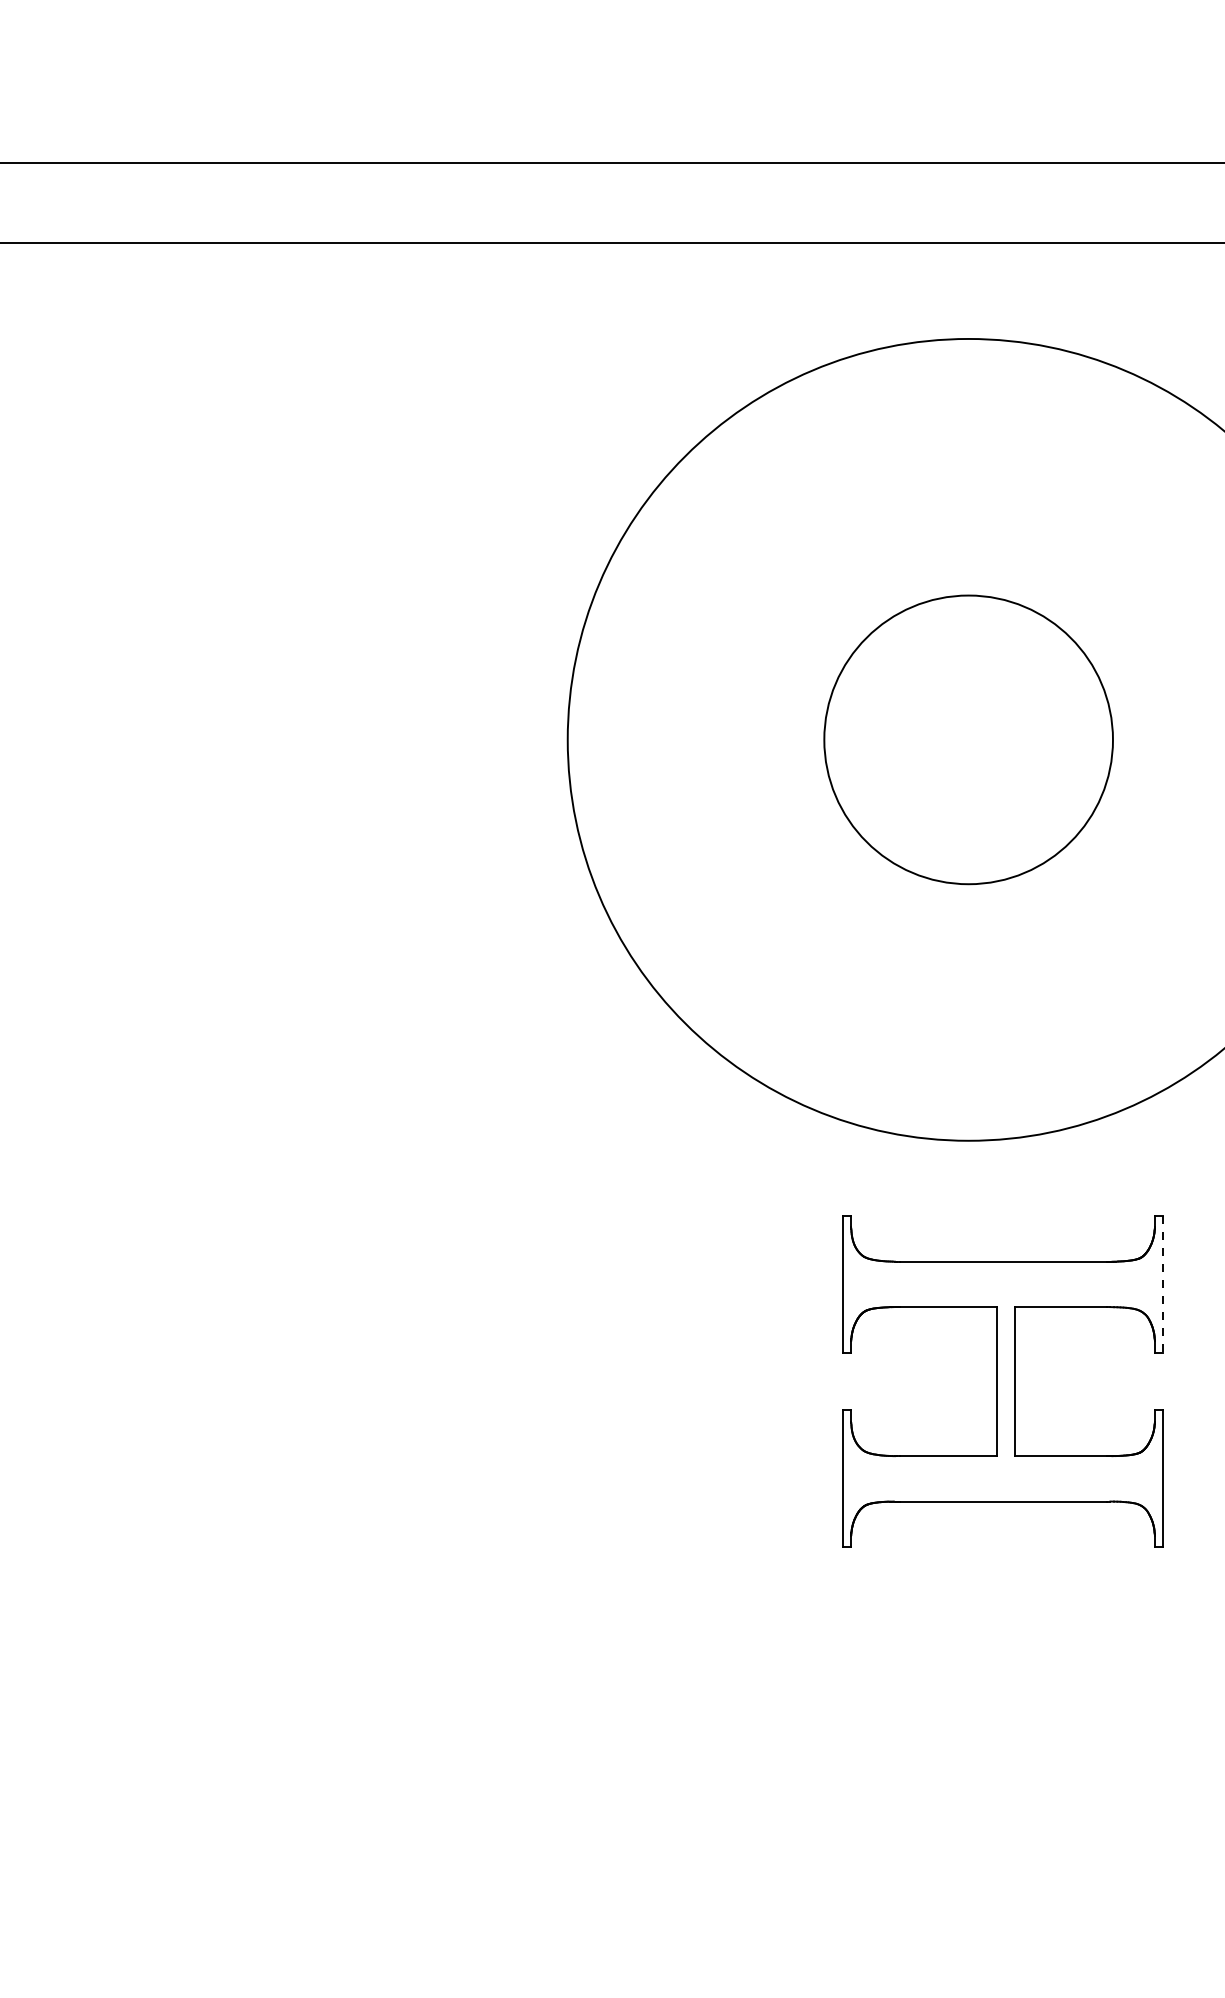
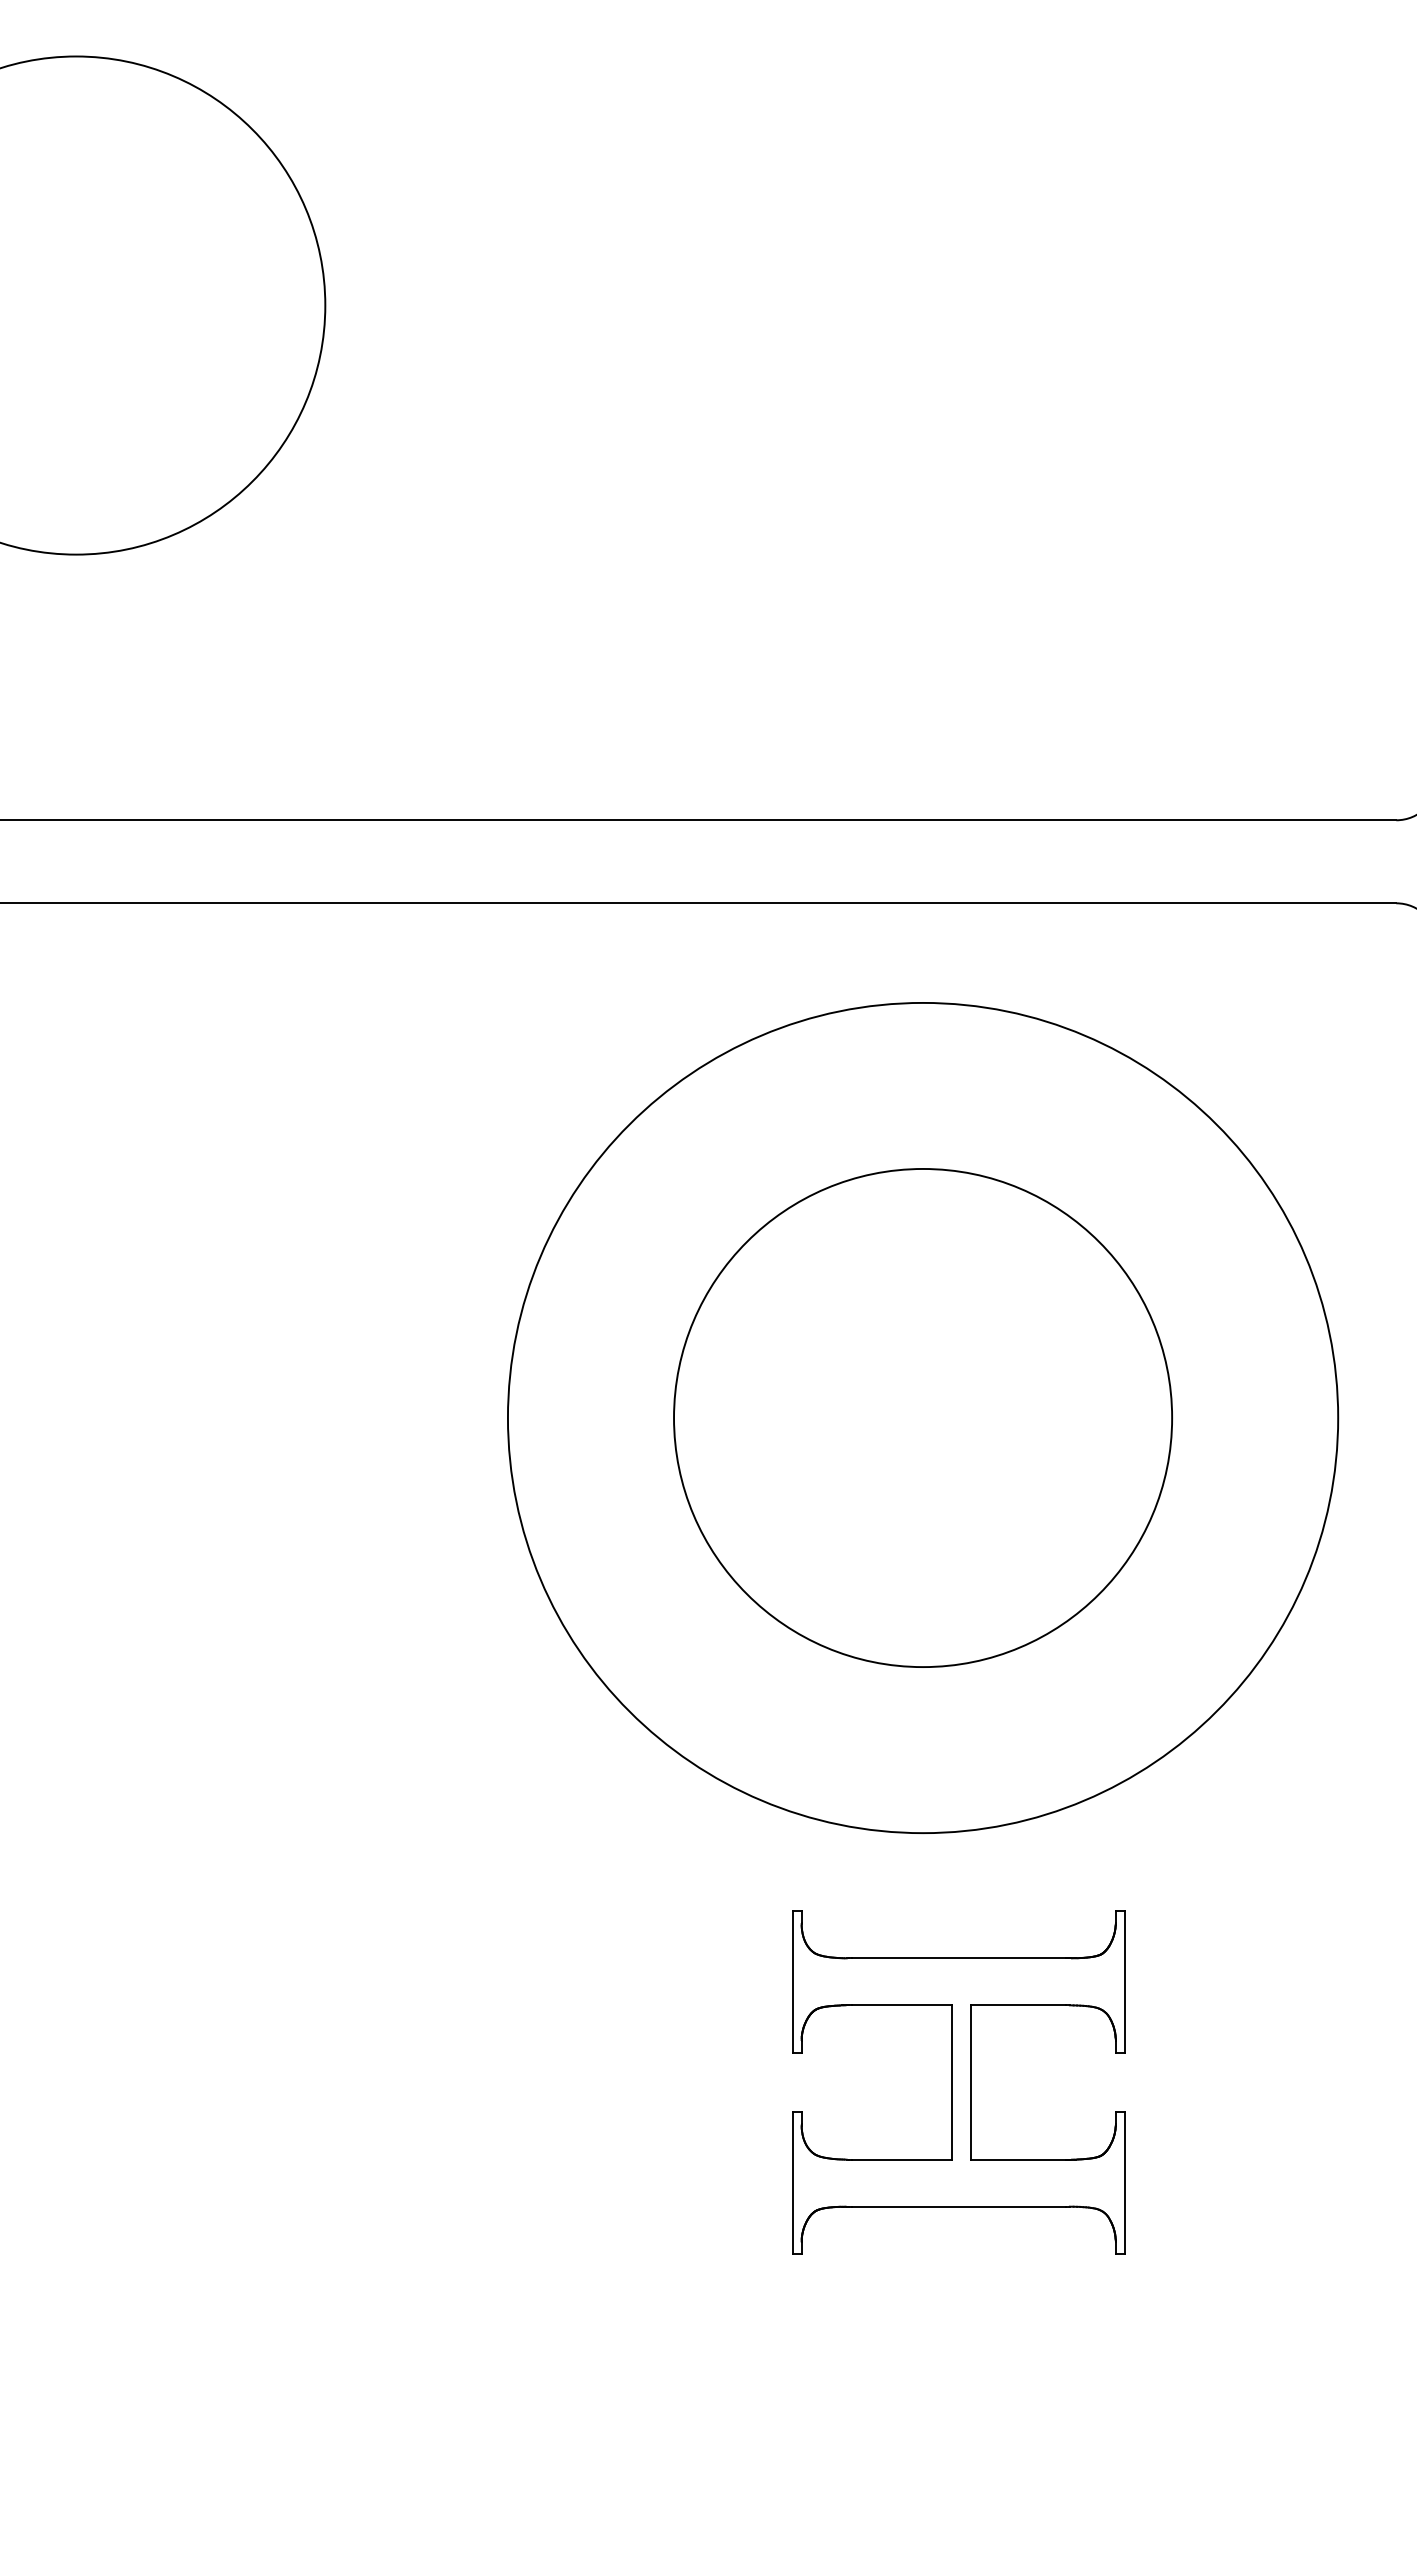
circle: (969, 739) -> (923, 1417), size x1.67
line: (1163, 1284) -> (1124, 1981), dashed -> solid

